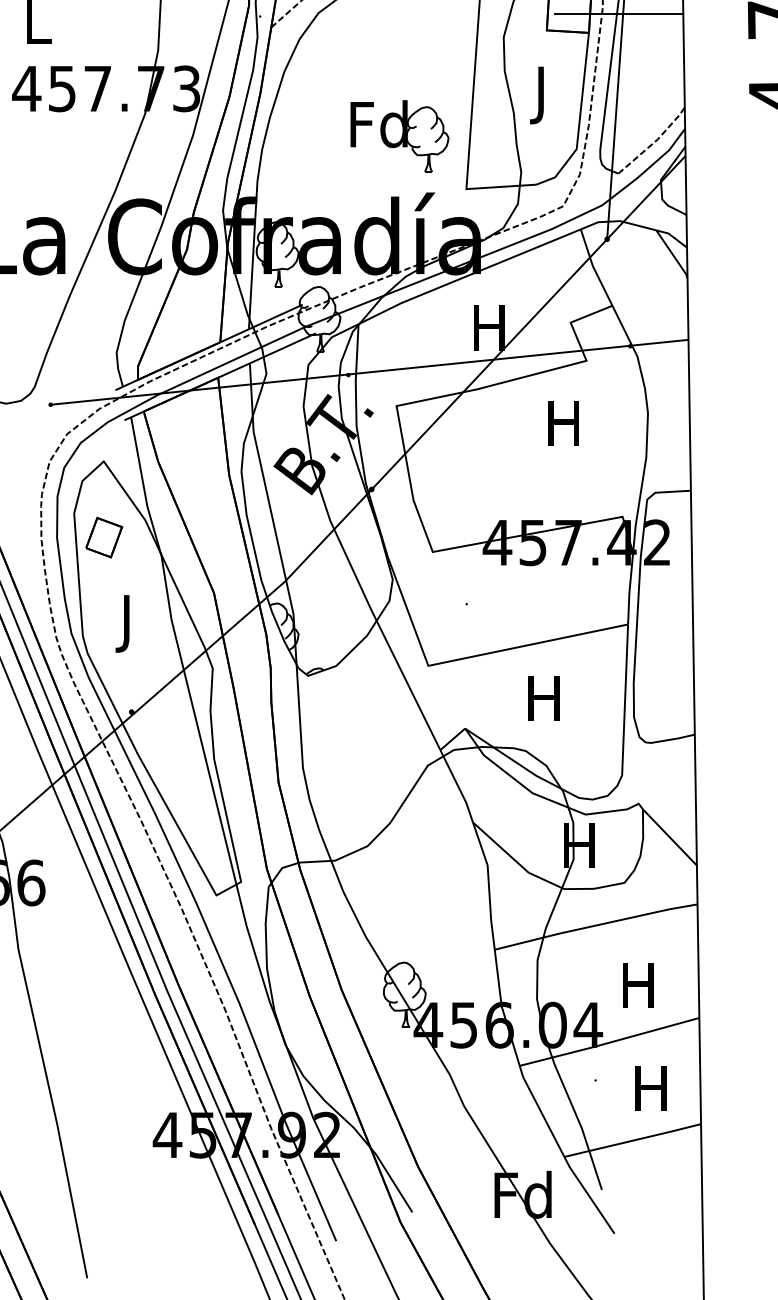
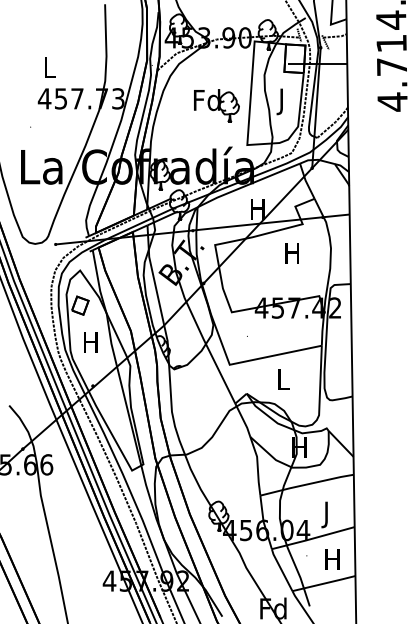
part: (399, 135) -> (216, 105), moved
text: (126, 623) -> (90, 345), J -> H
text: (542, 697) -> (282, 379), H -> L
text: (638, 990) -> (326, 514), H -> J

